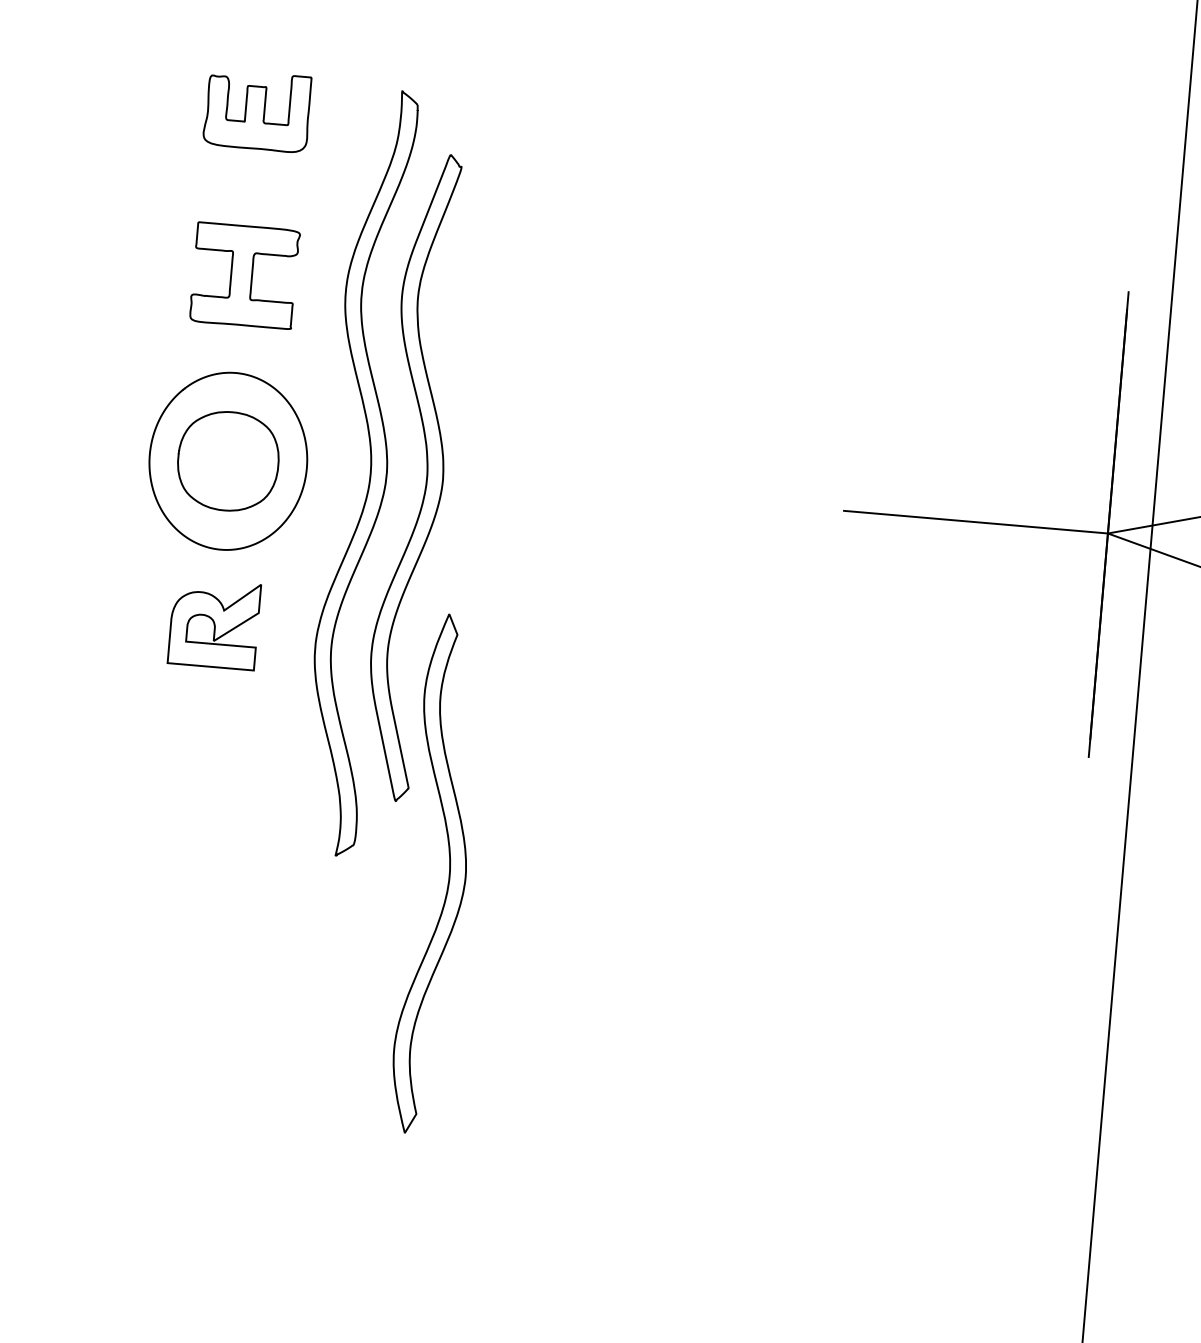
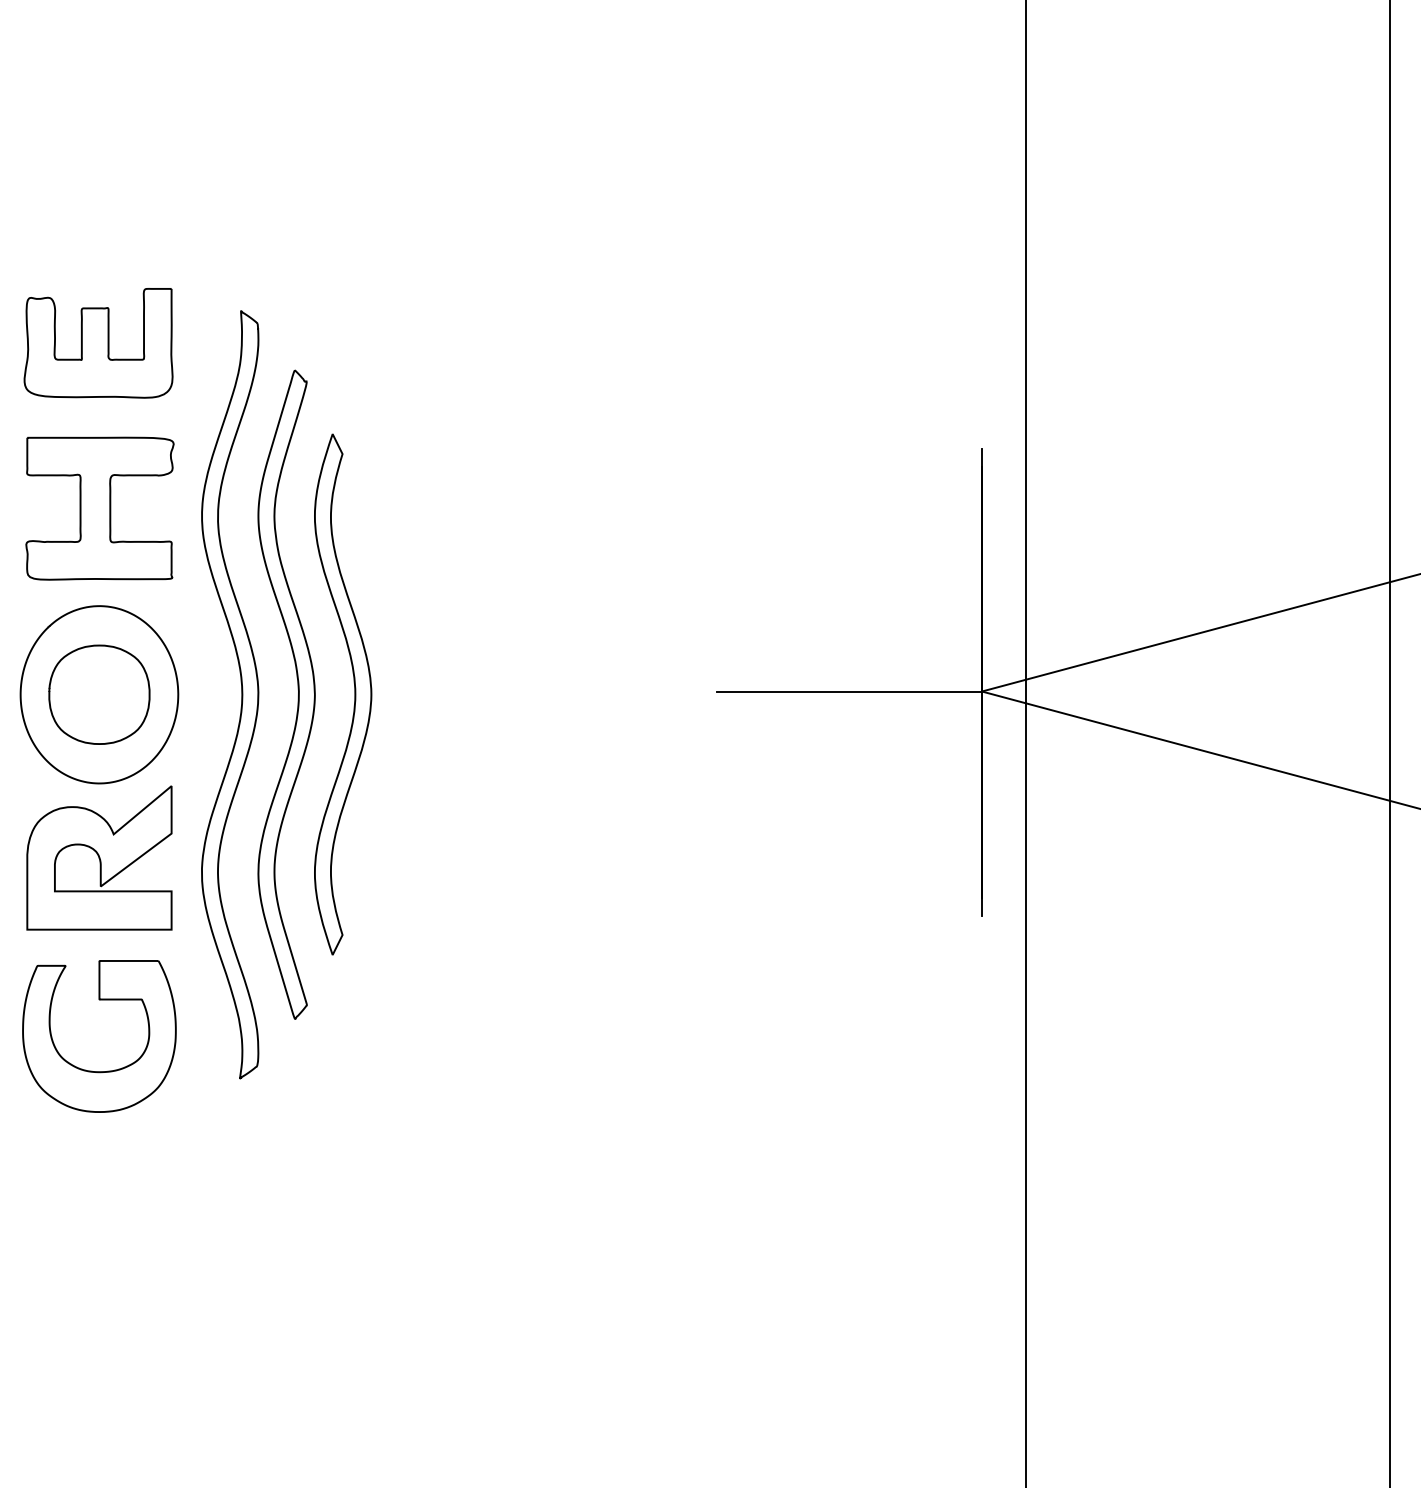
part: (257, 111) -> (98, 343), size x1.43
part: (244, 275) -> (99, 508), size x1.43
part: (214, 623) -> (99, 857), size x1.67
part: (189, 835) -> (92, 1070), added
part: (448, 875) -> (354, 694), moved

